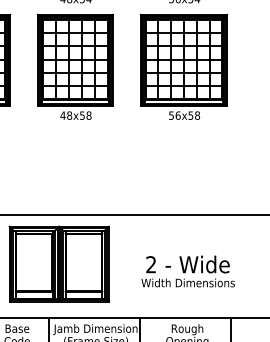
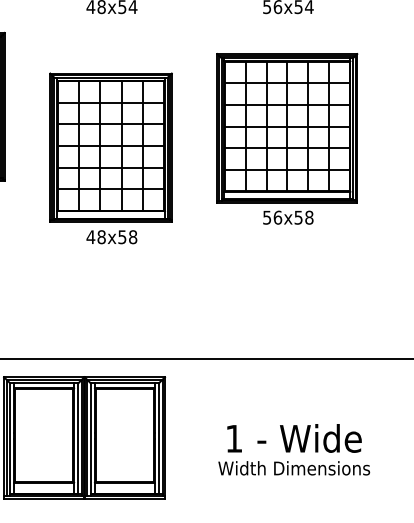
part: (75, 66) -> (111, 157), moved
part: (183, 66) -> (286, 137), moved
text: (150, 264) -> (232, 438), 2 -> 1

